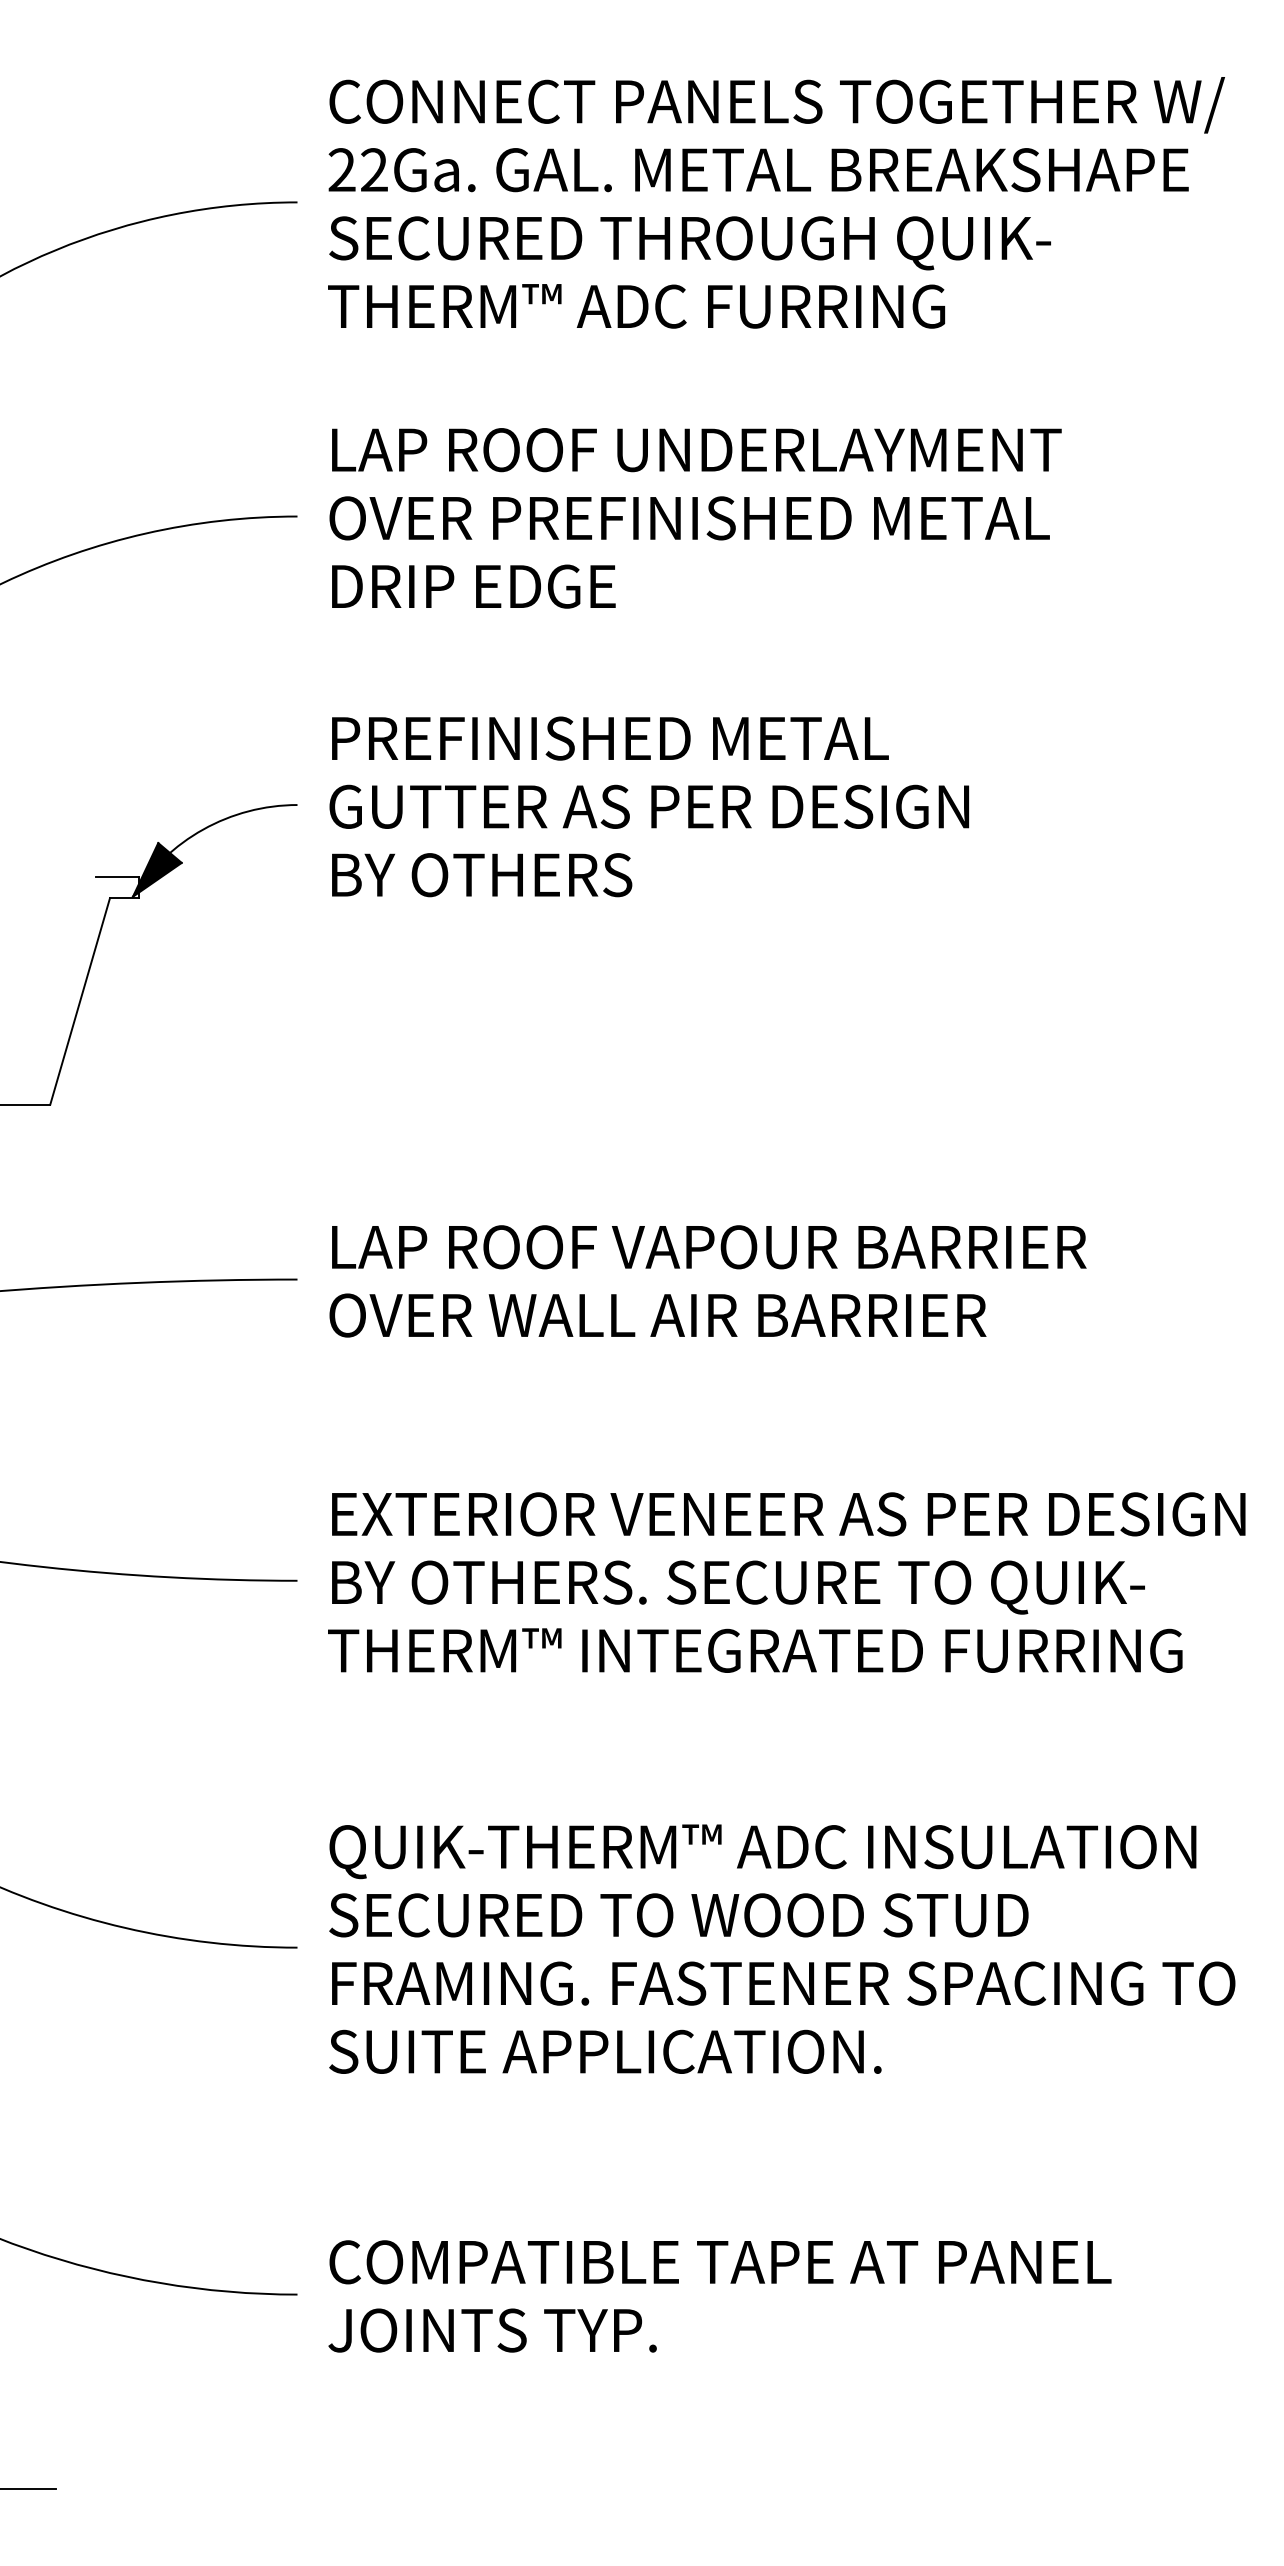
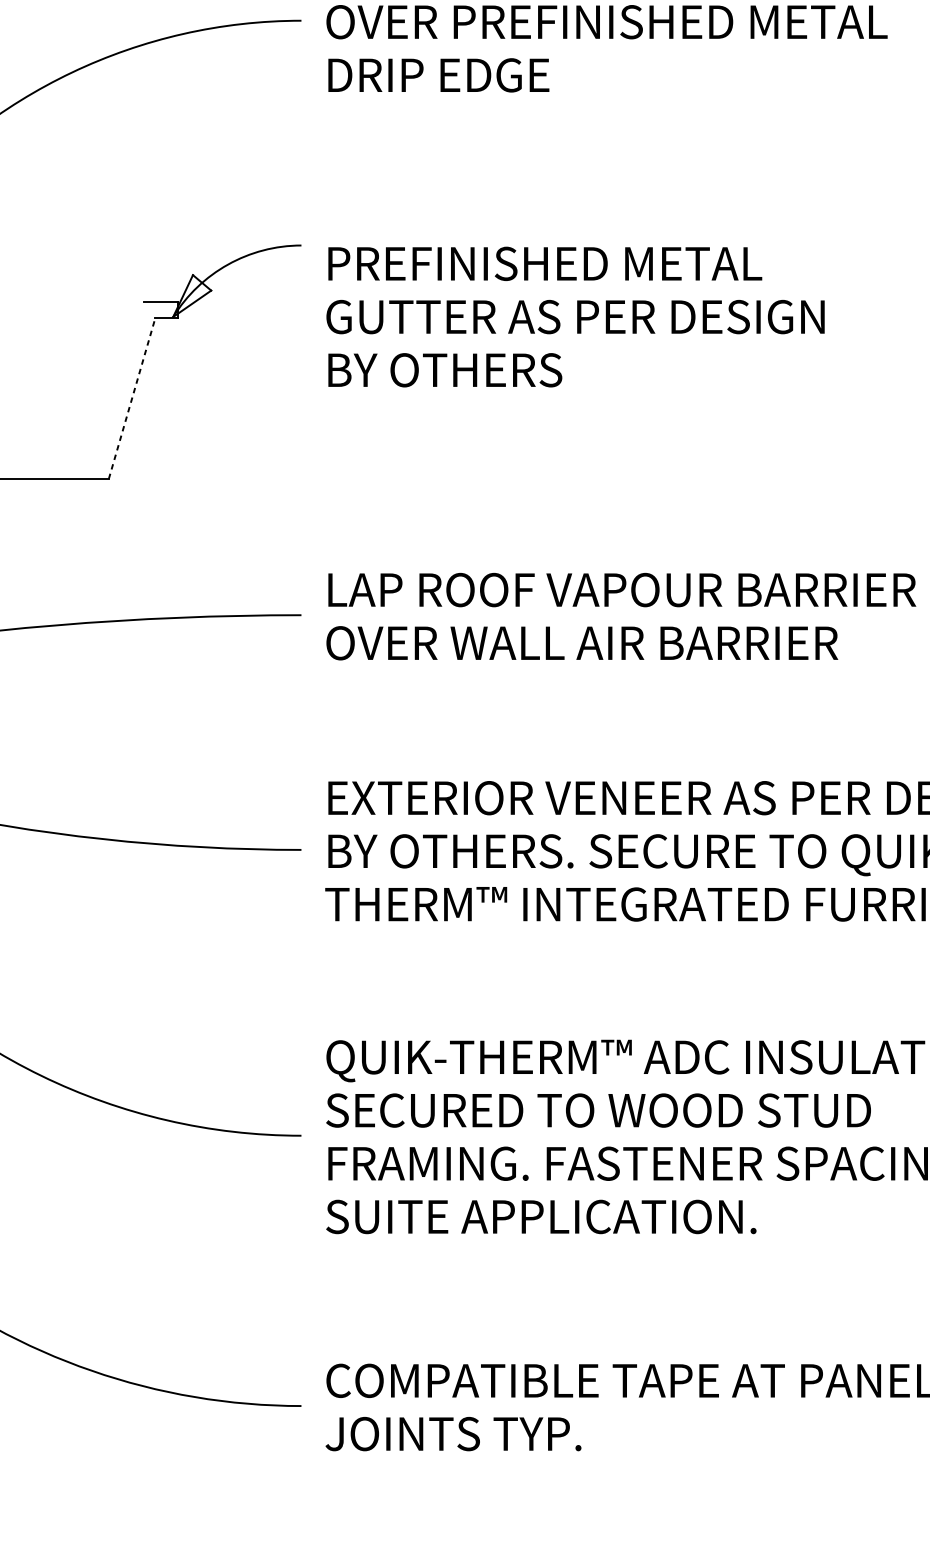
text: (649, 806) -> (575, 316), moved
fill: (156, 869) -> (191, 295), removed
line: (80, 1001) -> (132, 398), solid -> dashed

